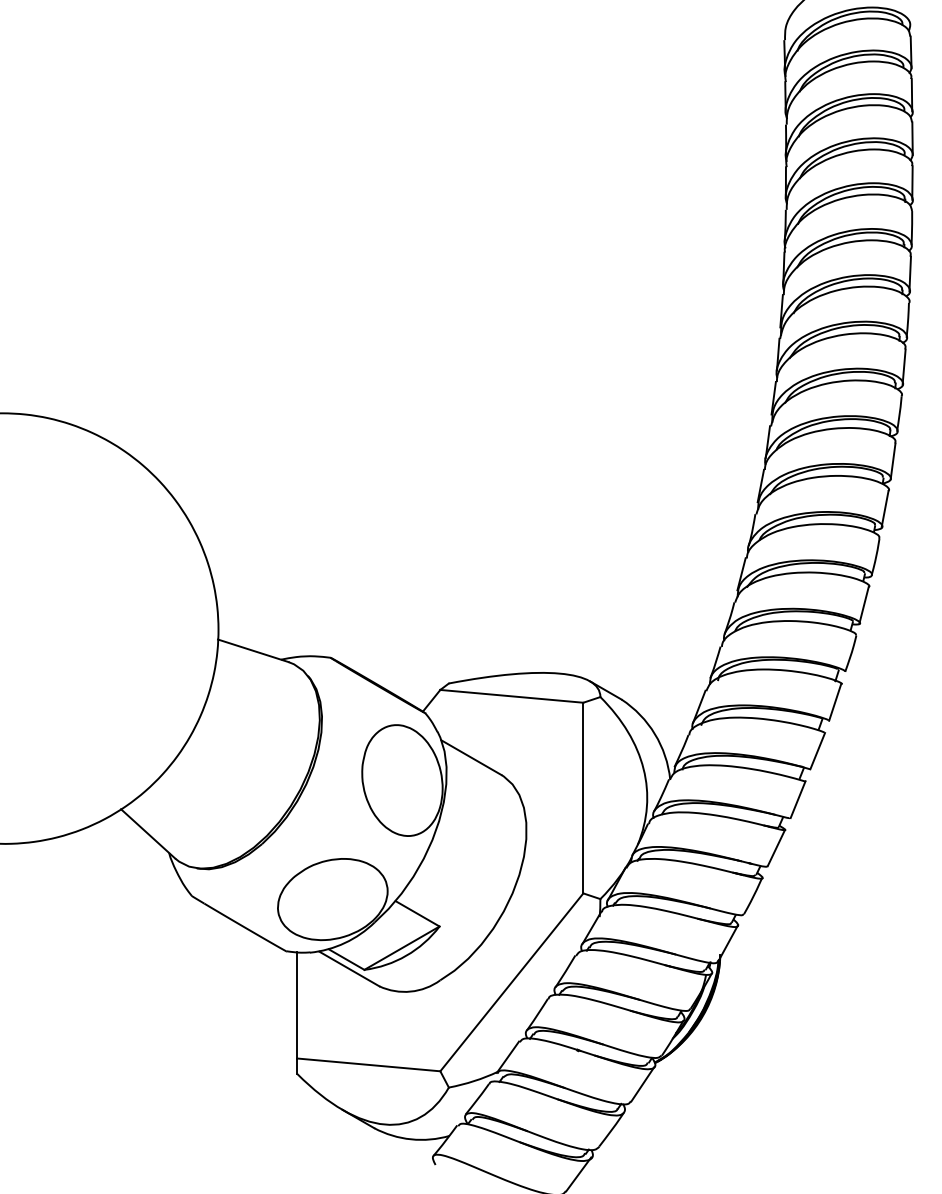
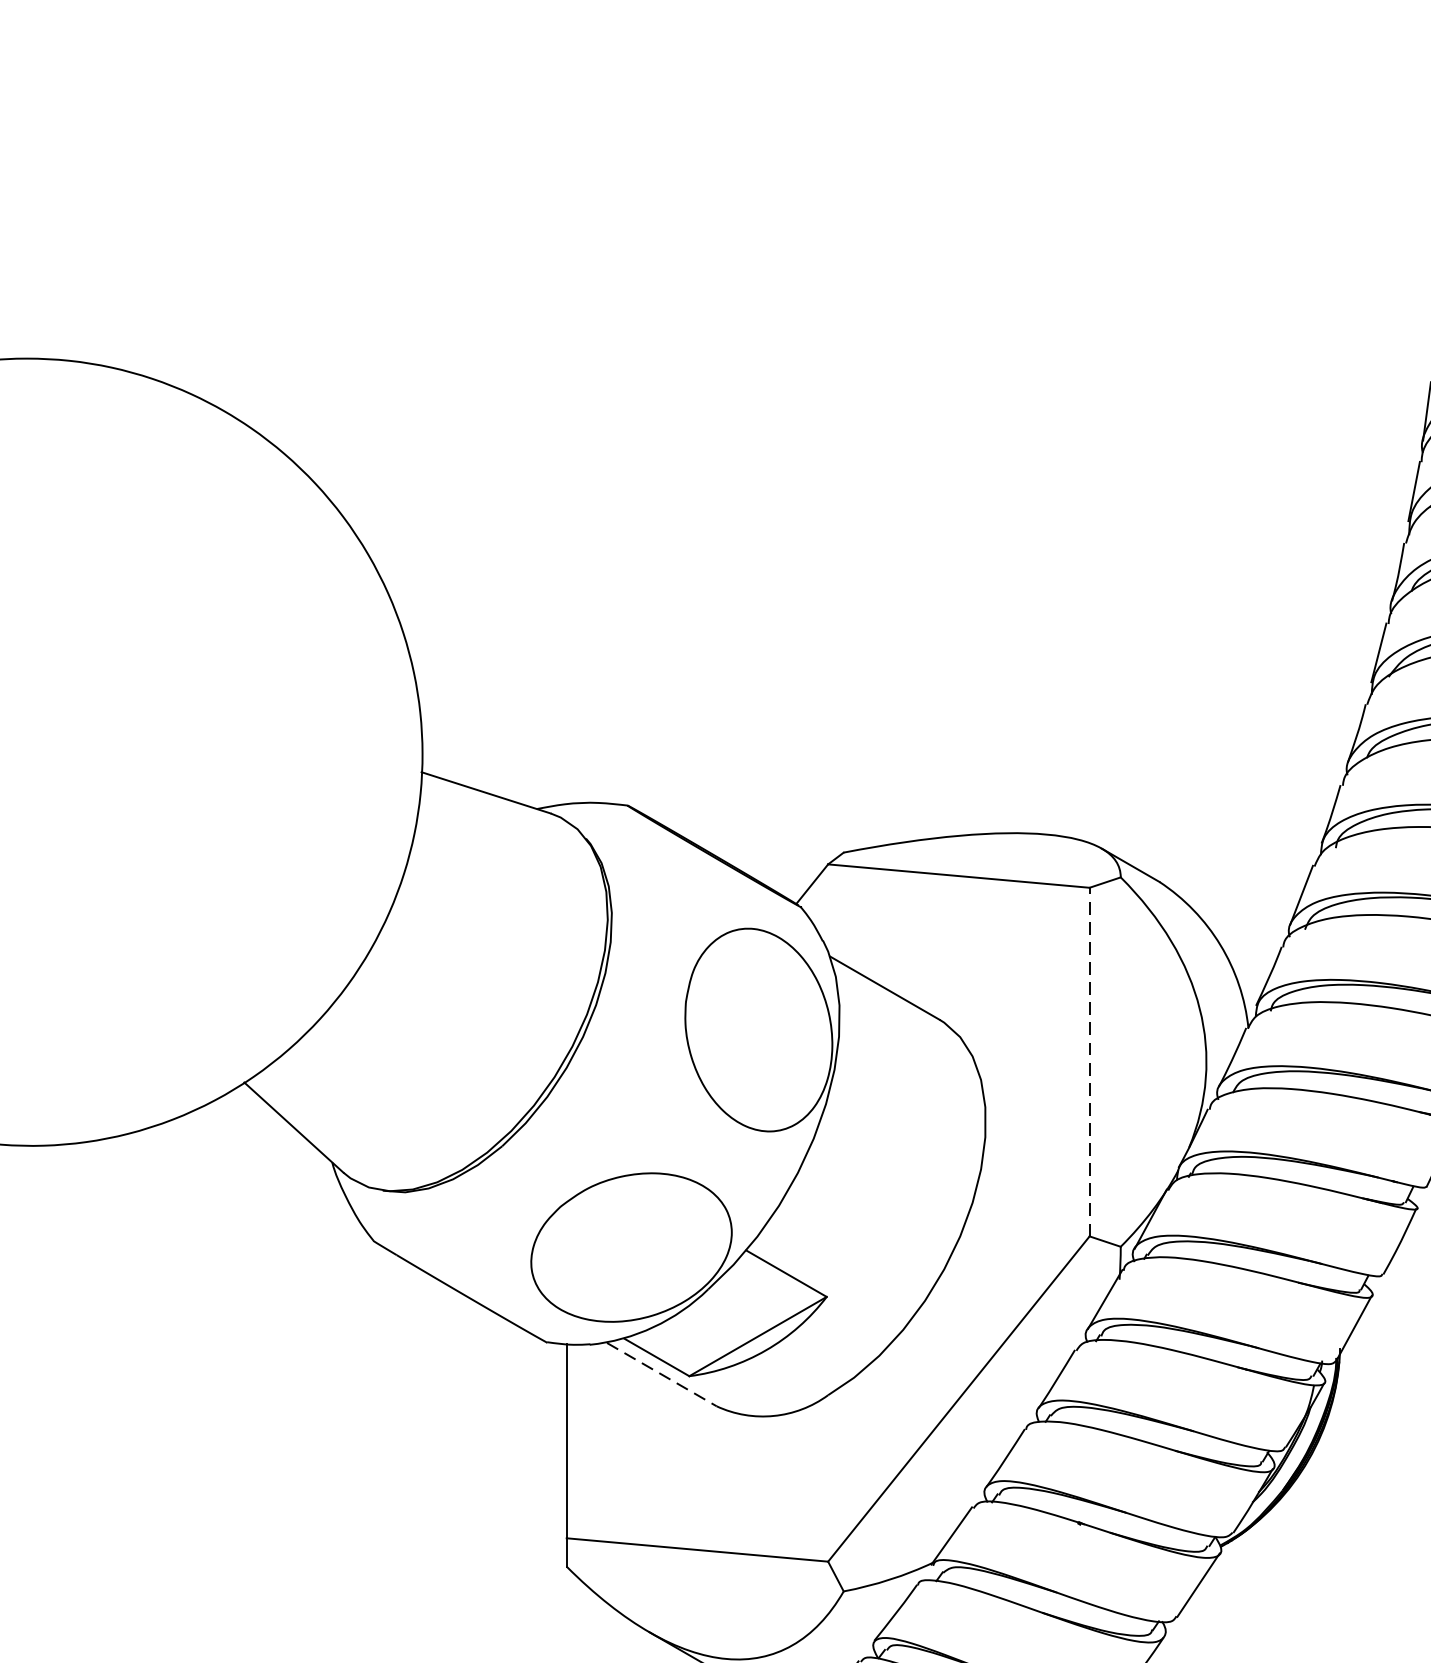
line: (583, 797) -> (1089, 1061), solid -> dashed
line: (349, 969) -> (662, 1375), solid -> dashed

